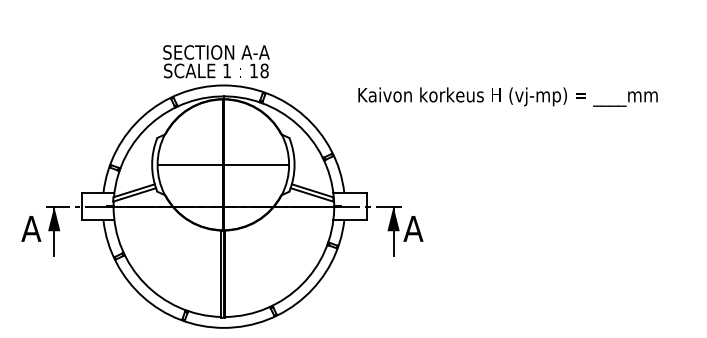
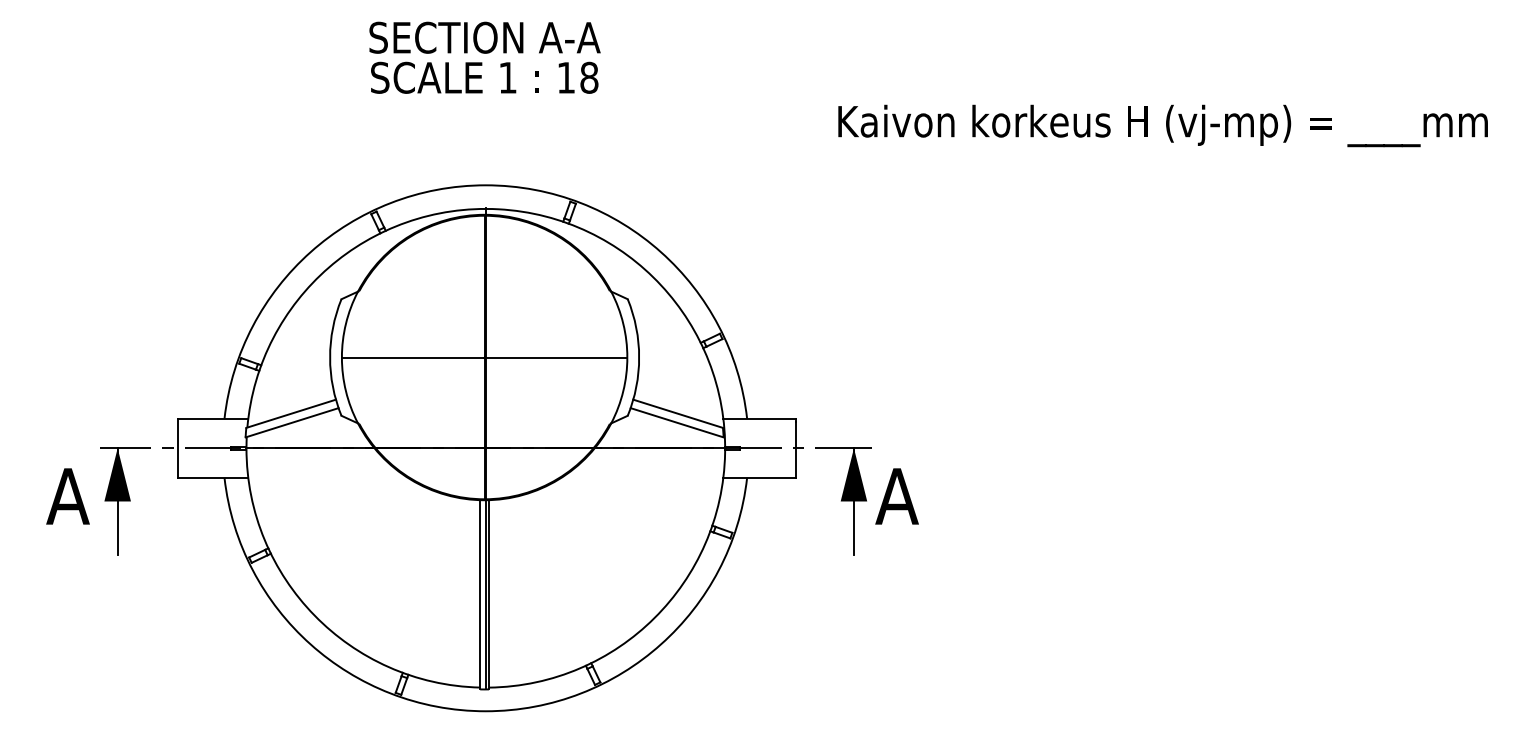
text: (216, 61) -> (484, 57), moved
text: (507, 96) -> (1161, 124), moved

